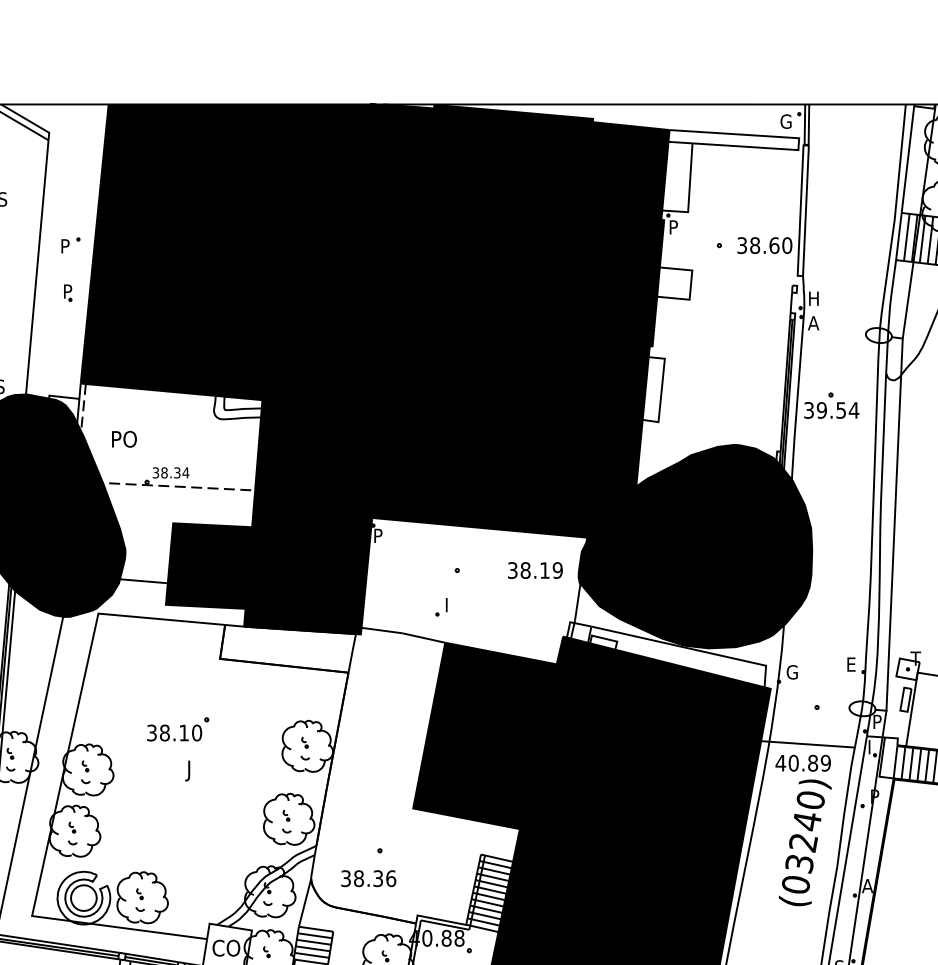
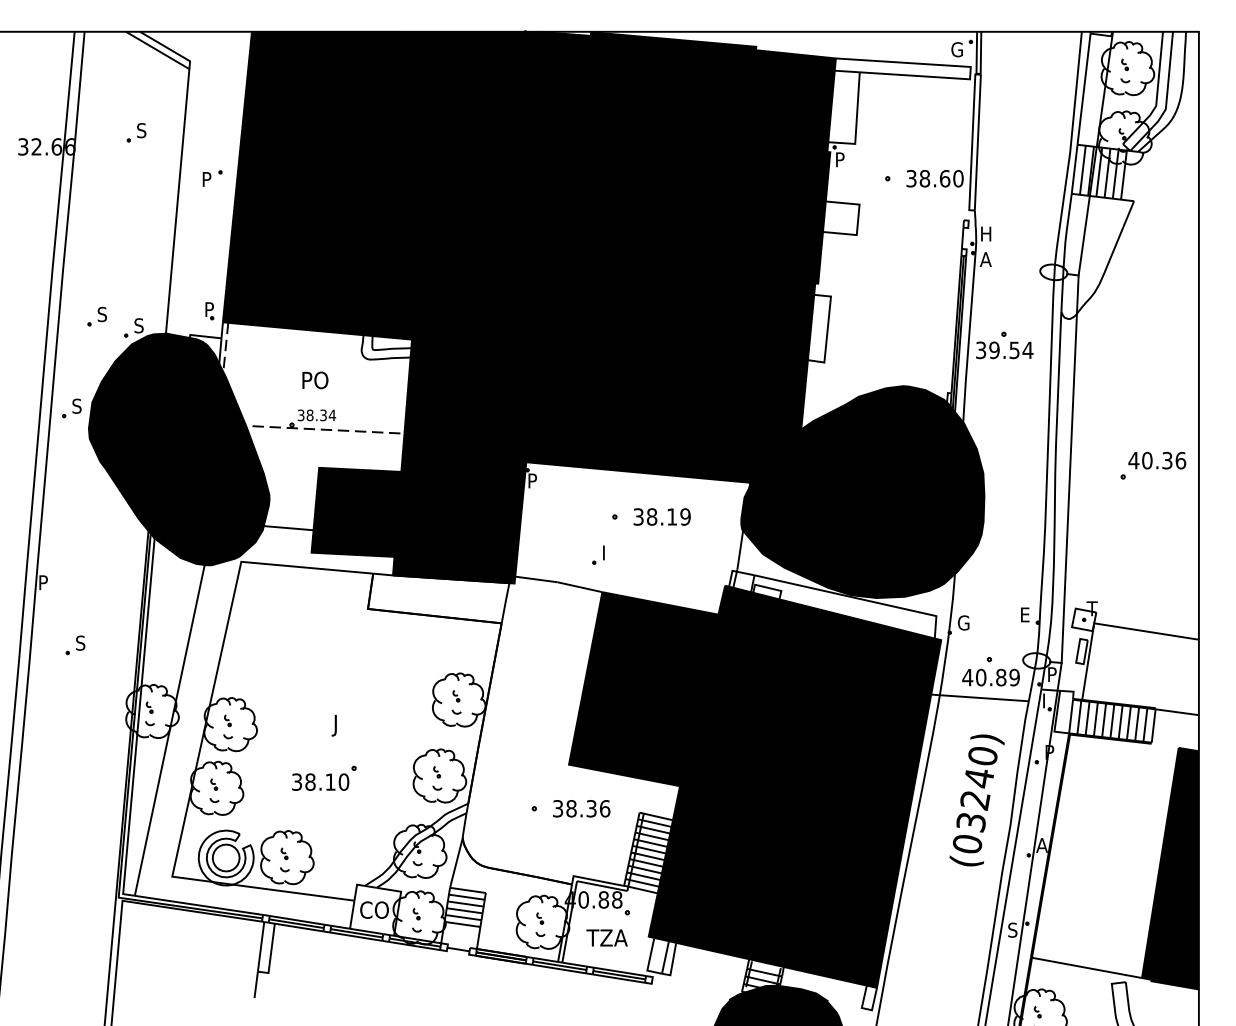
part: (67, 293) -> (209, 311), moved
text: (124, 439) -> (315, 380), moved
text: (534, 570) -> (661, 516), moved
part: (178, 728) -> (324, 777), moved
text: (802, 763) -> (990, 677), moved
text: (368, 878) -> (581, 808), moved

